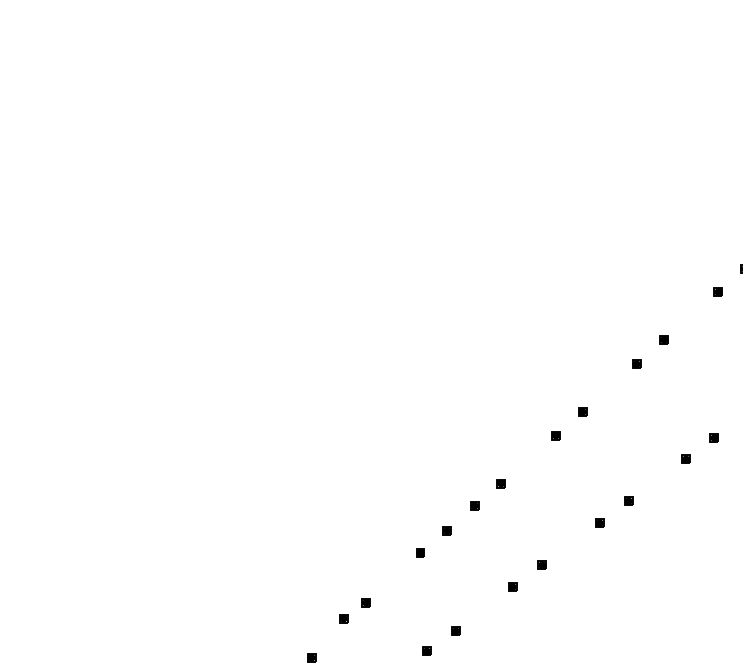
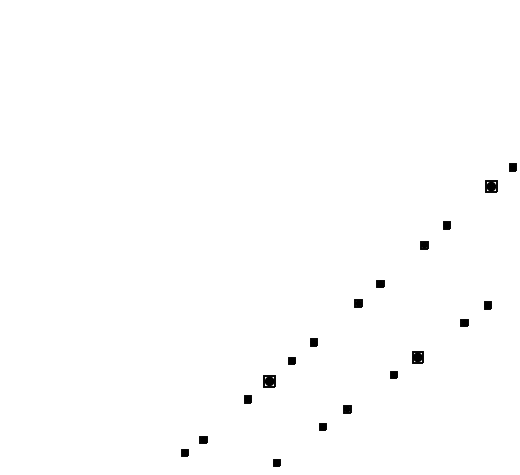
part: (717, 291) -> (490, 185), size x1.6
part: (628, 500) -> (417, 356), size x1.6
part: (446, 530) -> (269, 380), size x1.6

